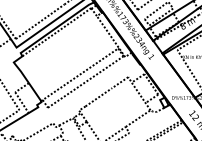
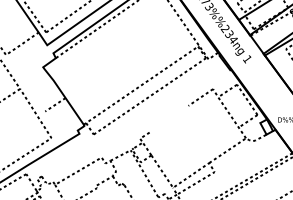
line: (98, 97) -> (168, 119), removed
line: (21, 102) -> (54, 126), removed

